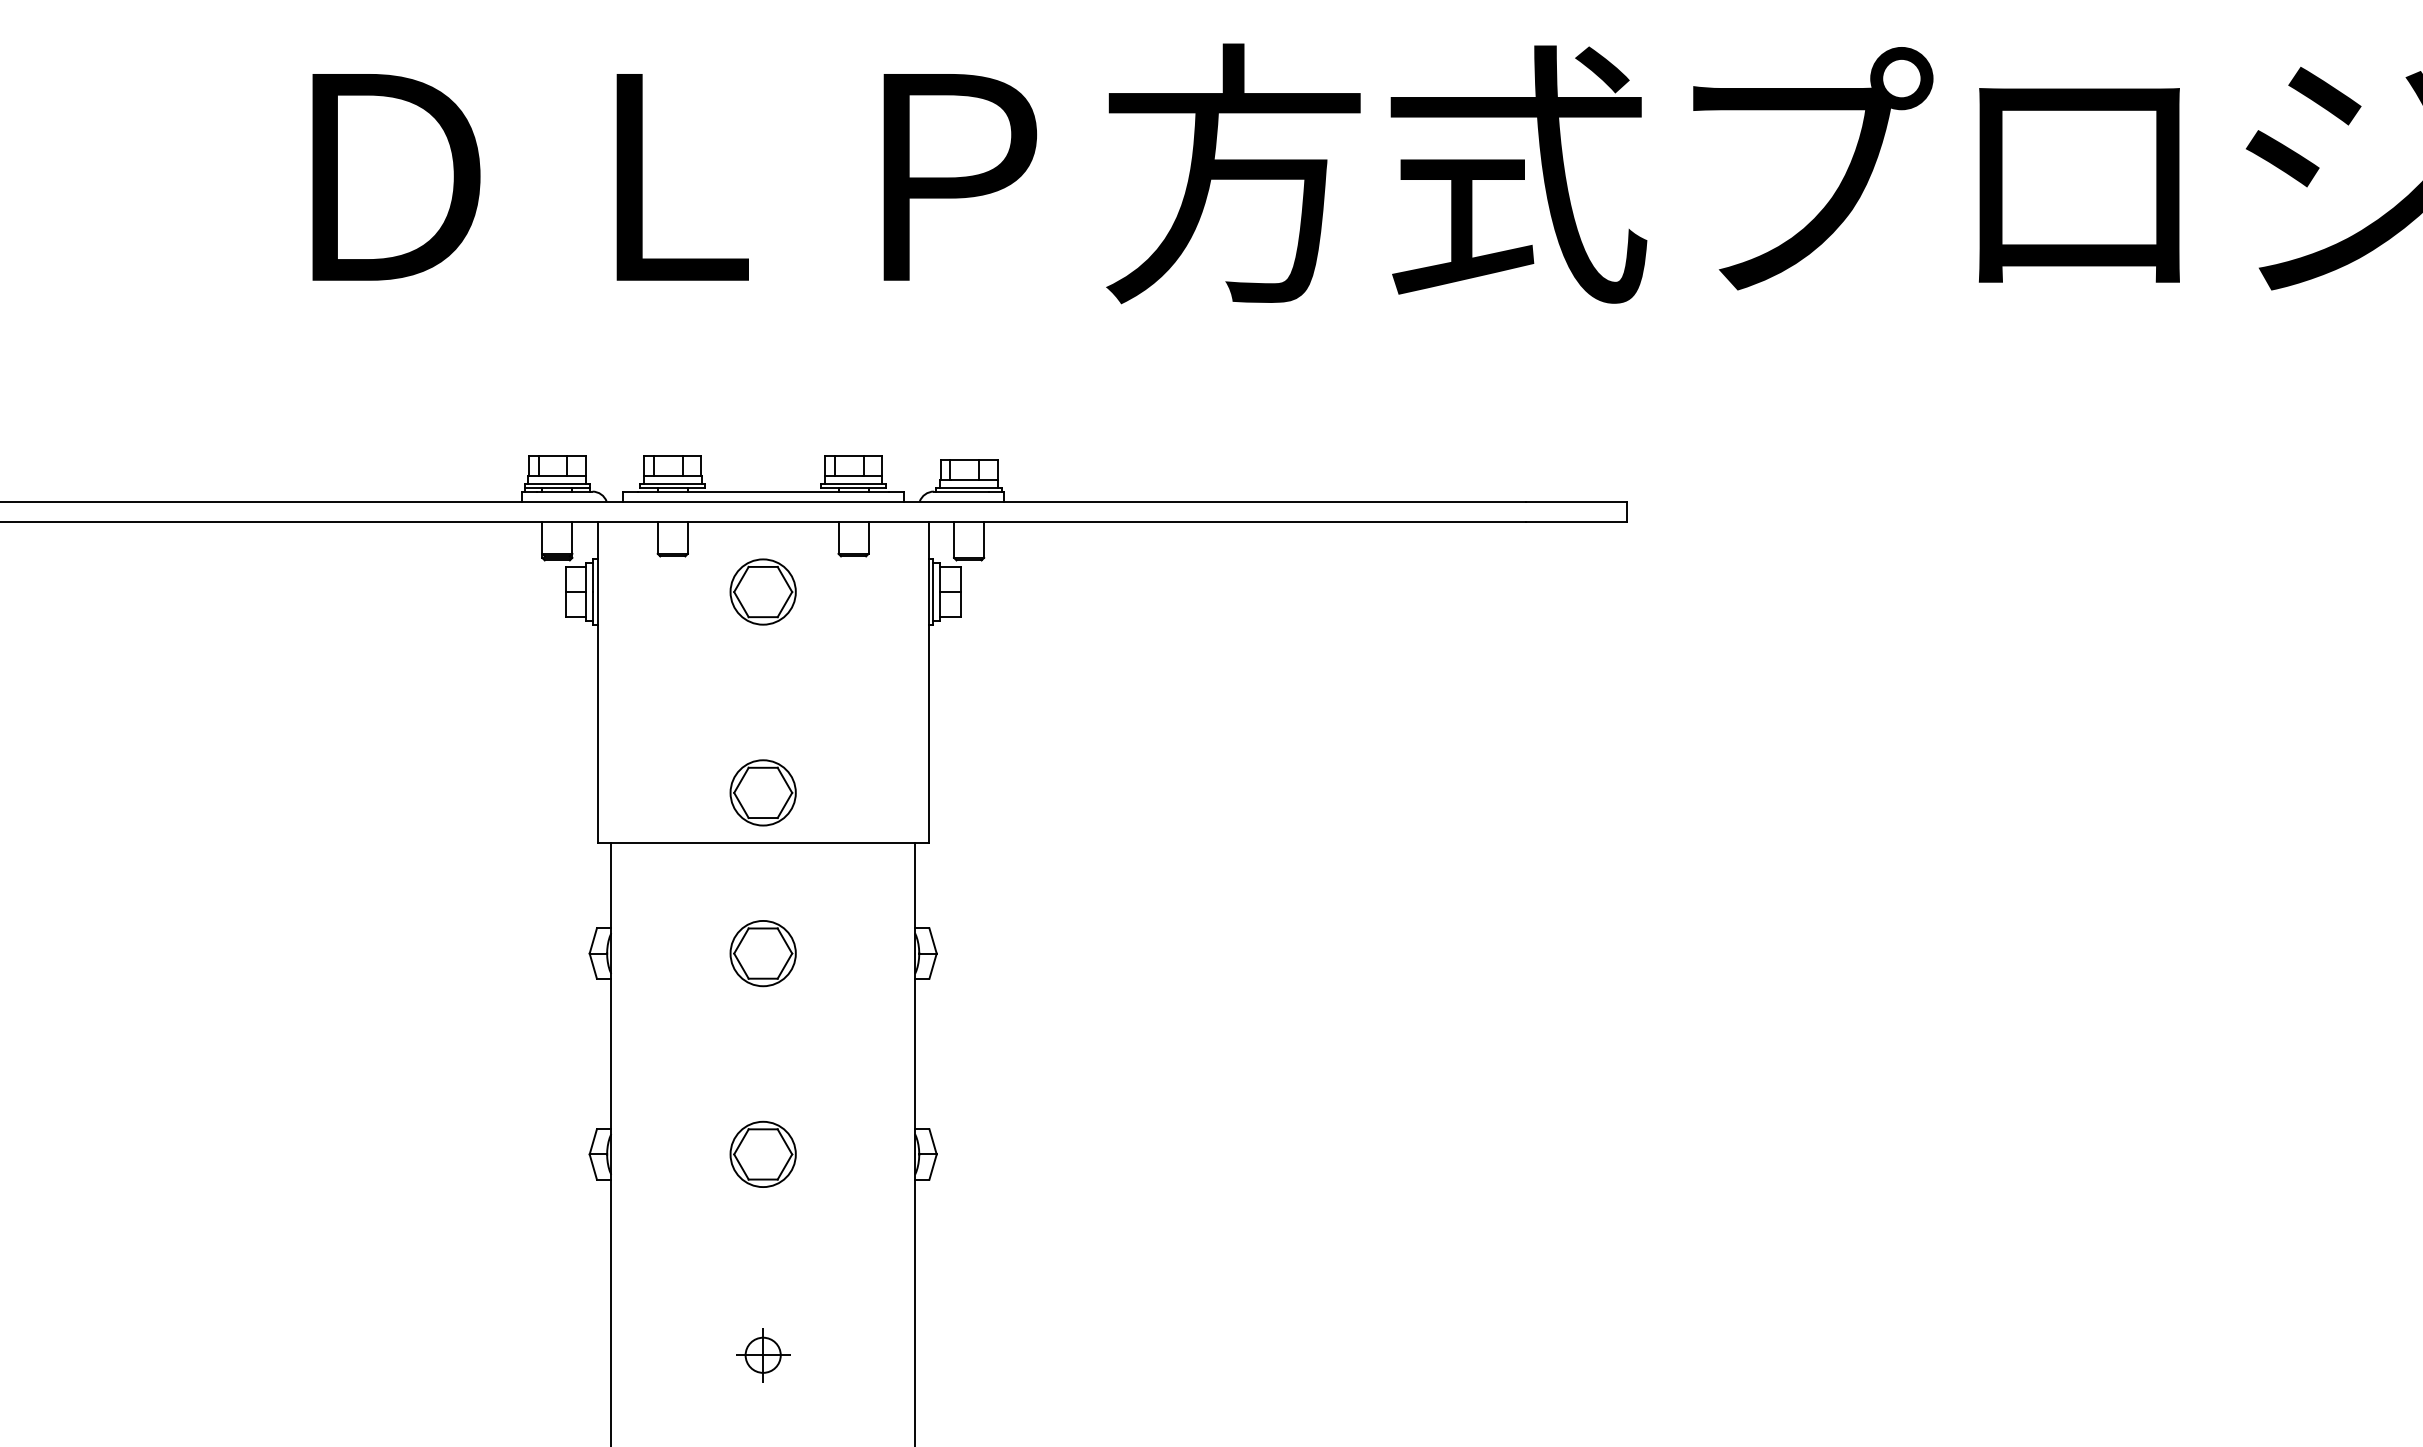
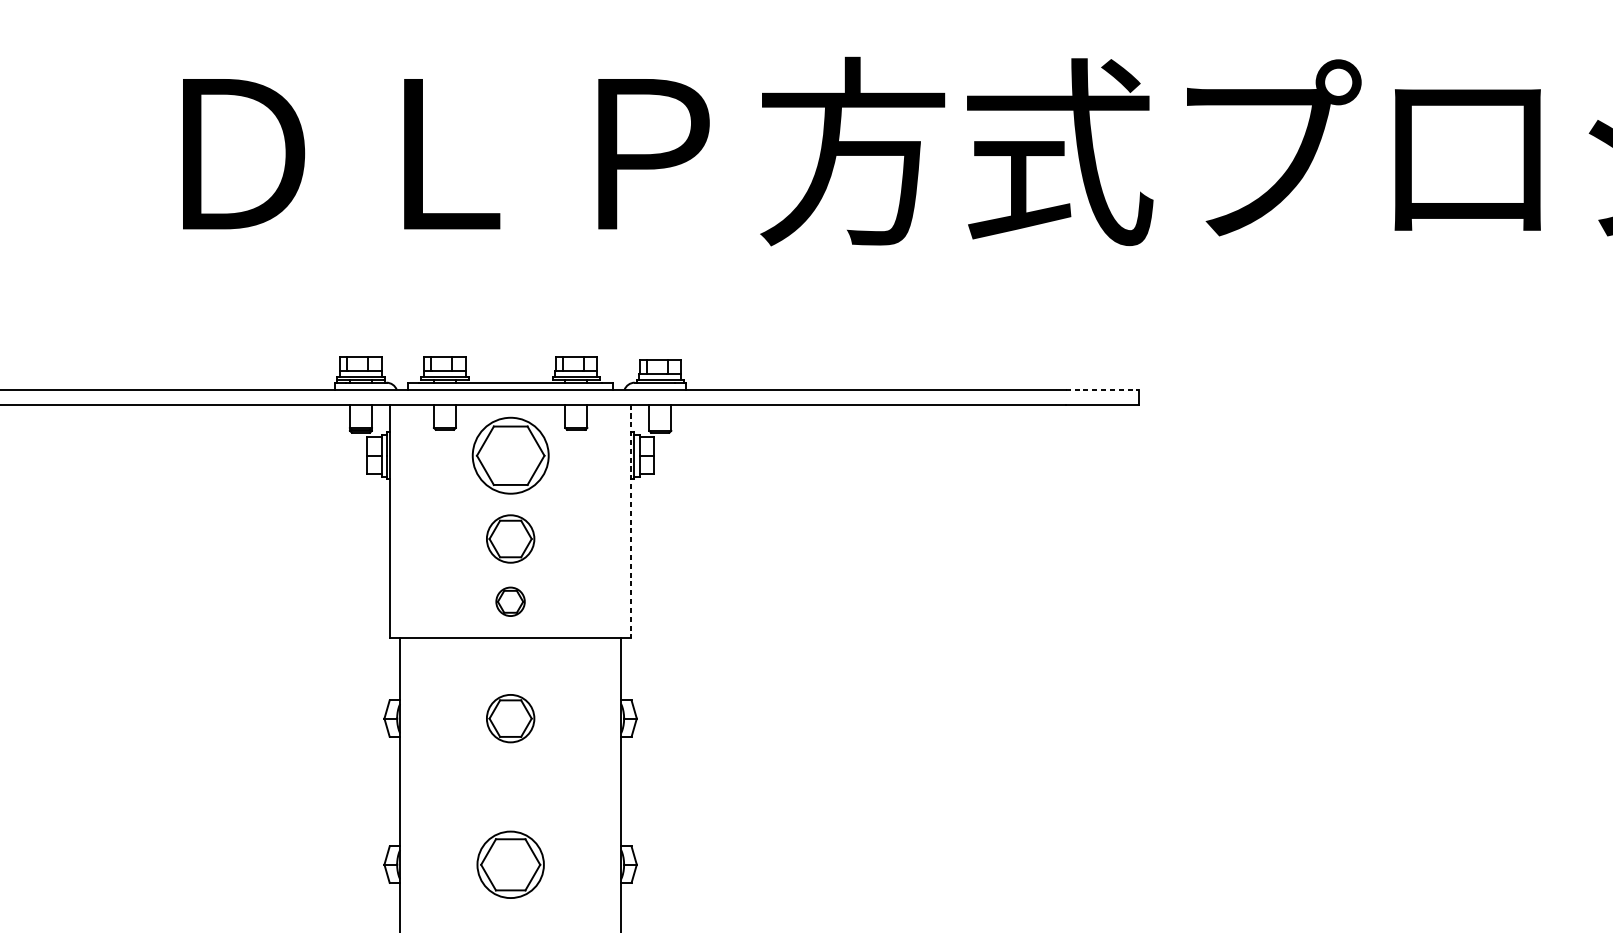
line: (1577, 501) -> (1102, 389), solid -> dashed
part: (762, 591) -> (510, 455), size x1.6
line: (928, 682) -> (630, 521), solid -> dashed
part: (762, 706) -> (510, 538), added
part: (762, 792) -> (510, 601), size x0.6
part: (762, 1153) -> (510, 864), size x1.4

